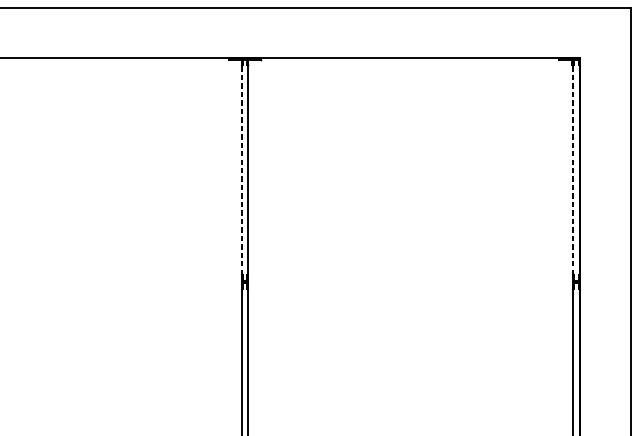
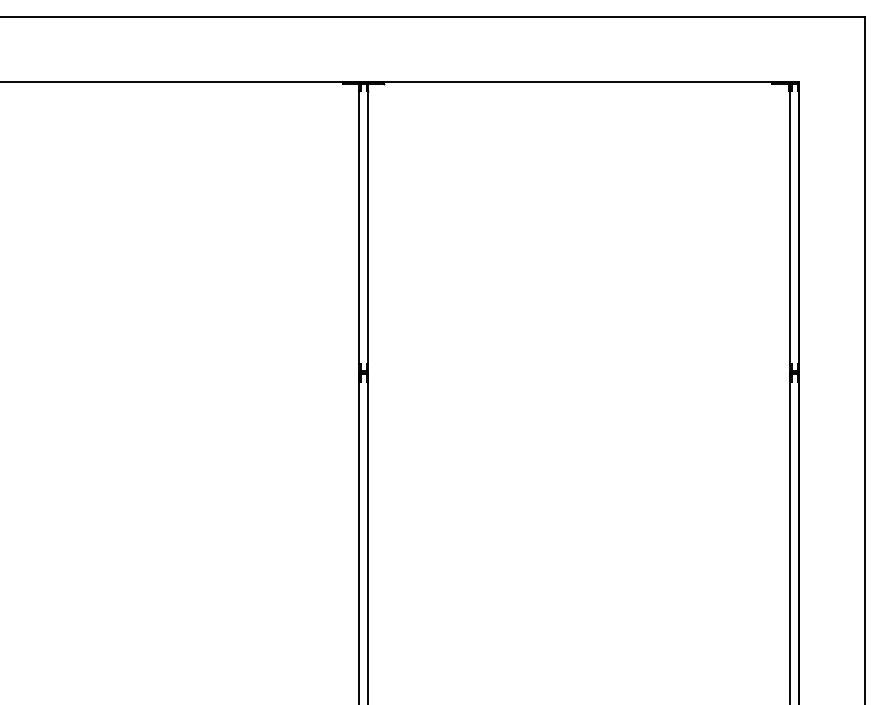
line: (573, 166) -> (790, 223), dashed -> solid
line: (241, 170) -> (358, 227), dashed -> solid

